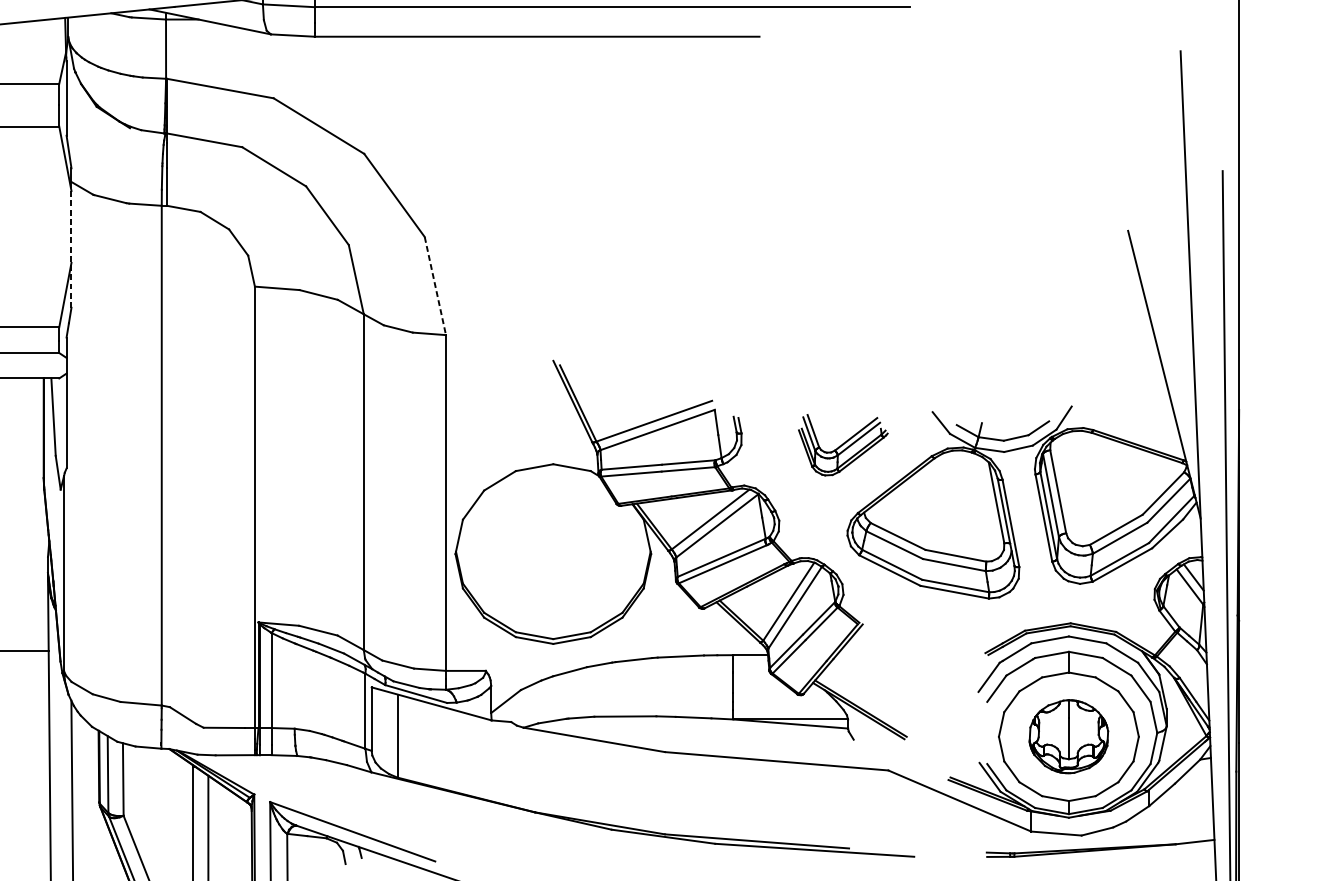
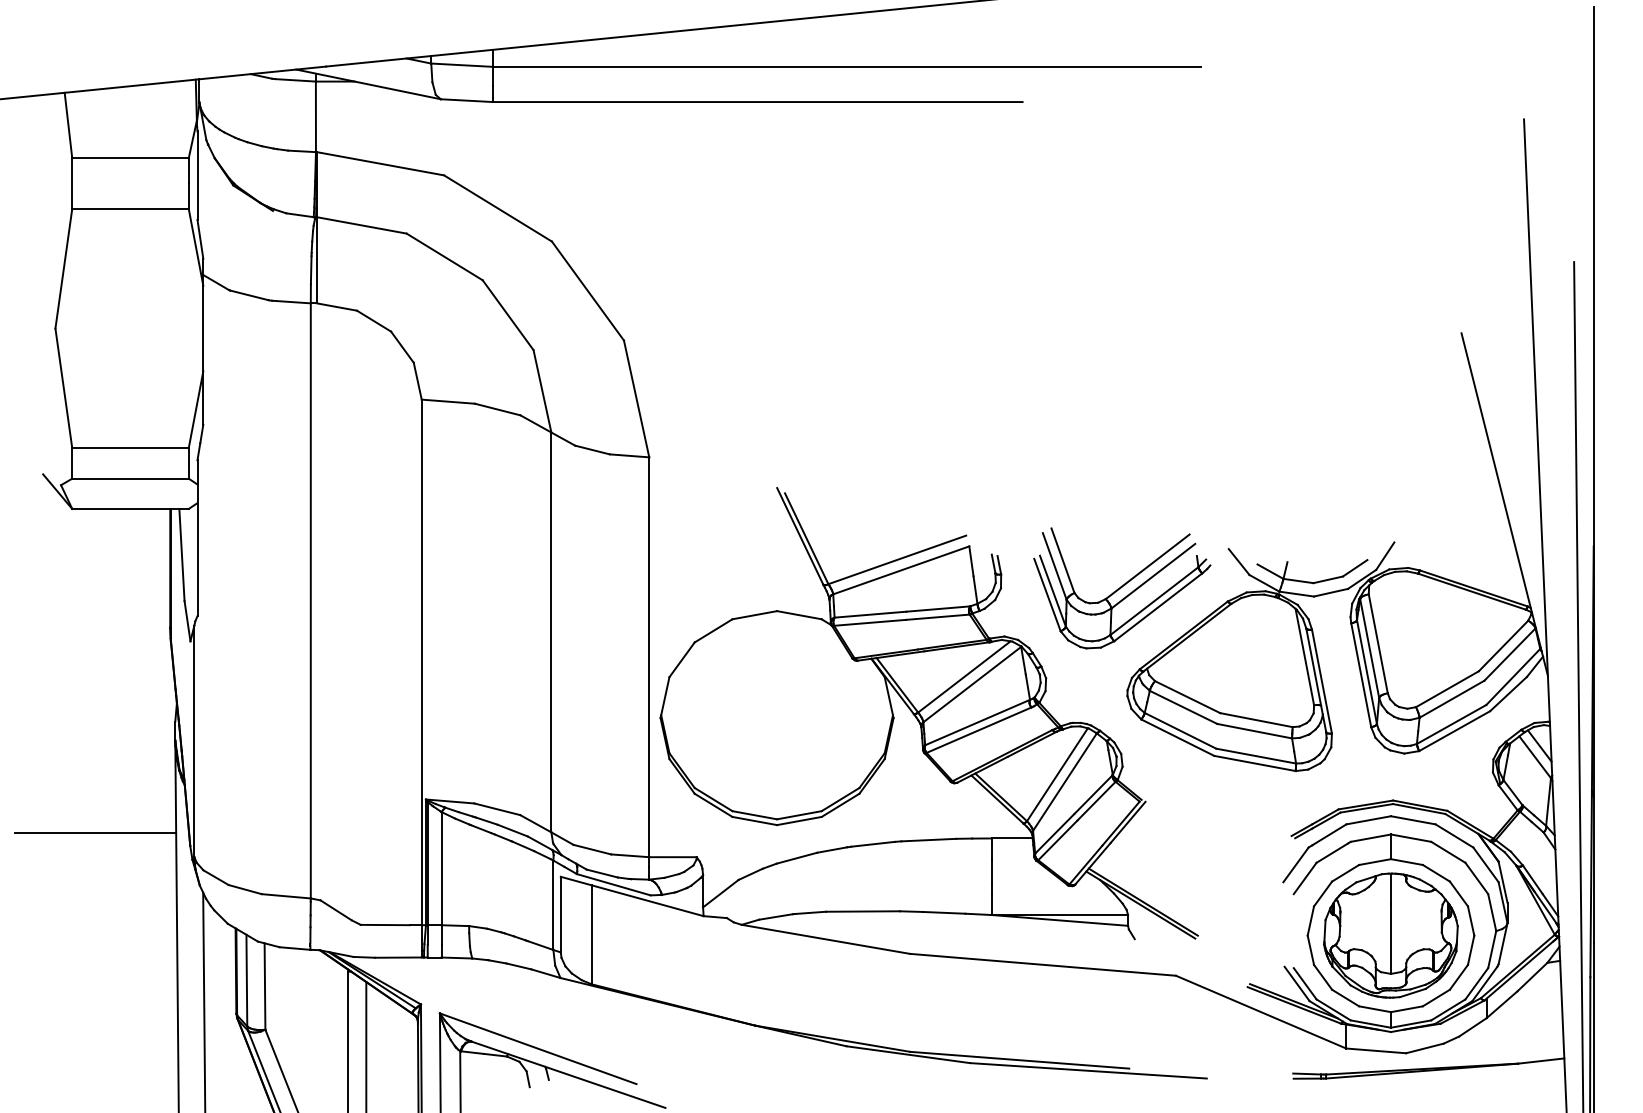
line: (71, 244) -> (203, 349), dashed -> solid
line: (435, 285) -> (636, 398), dashed -> solid
part: (843, 445) -> (1122, 588), size x1.67
part: (1068, 736) -> (1390, 935), size x1.43

